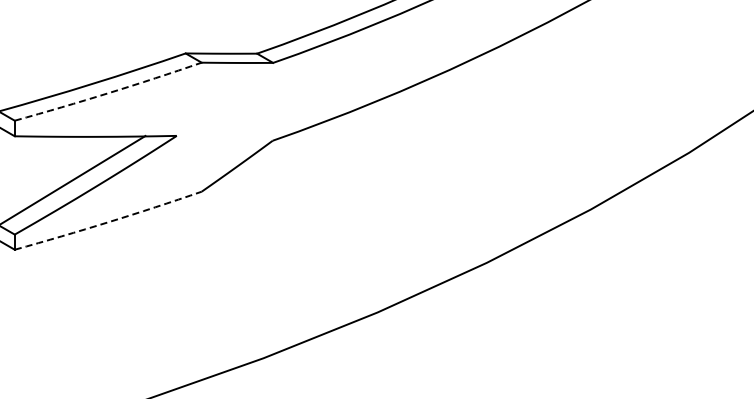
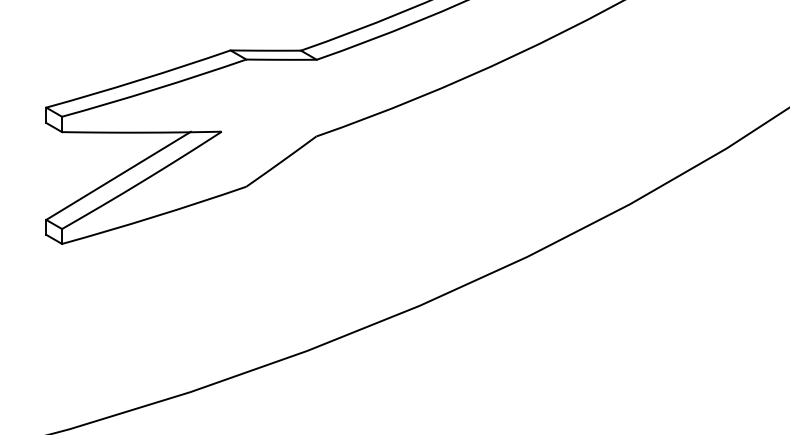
arc: (108, 93) -> (154, 89), dashed -> solid
arc: (108, 221) -> (154, 216), dashed -> solid

